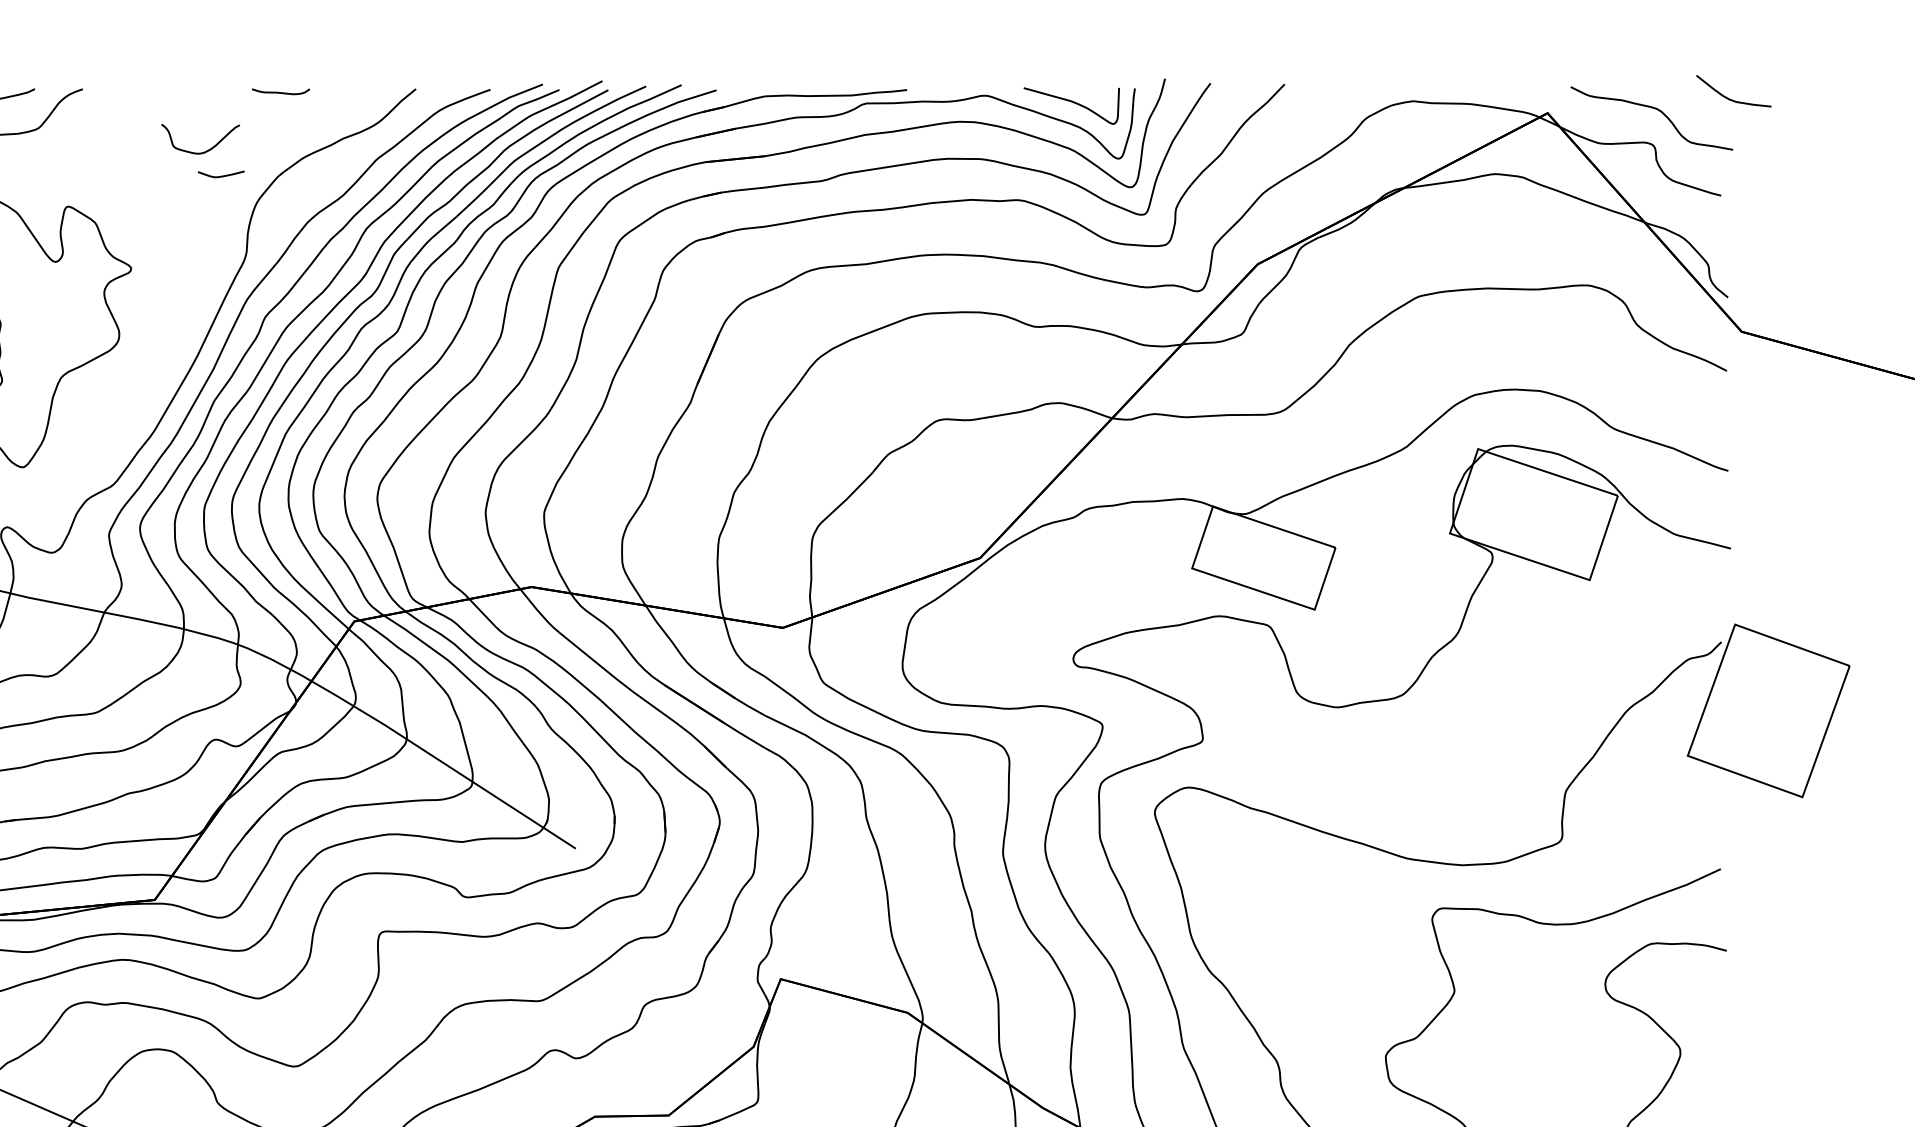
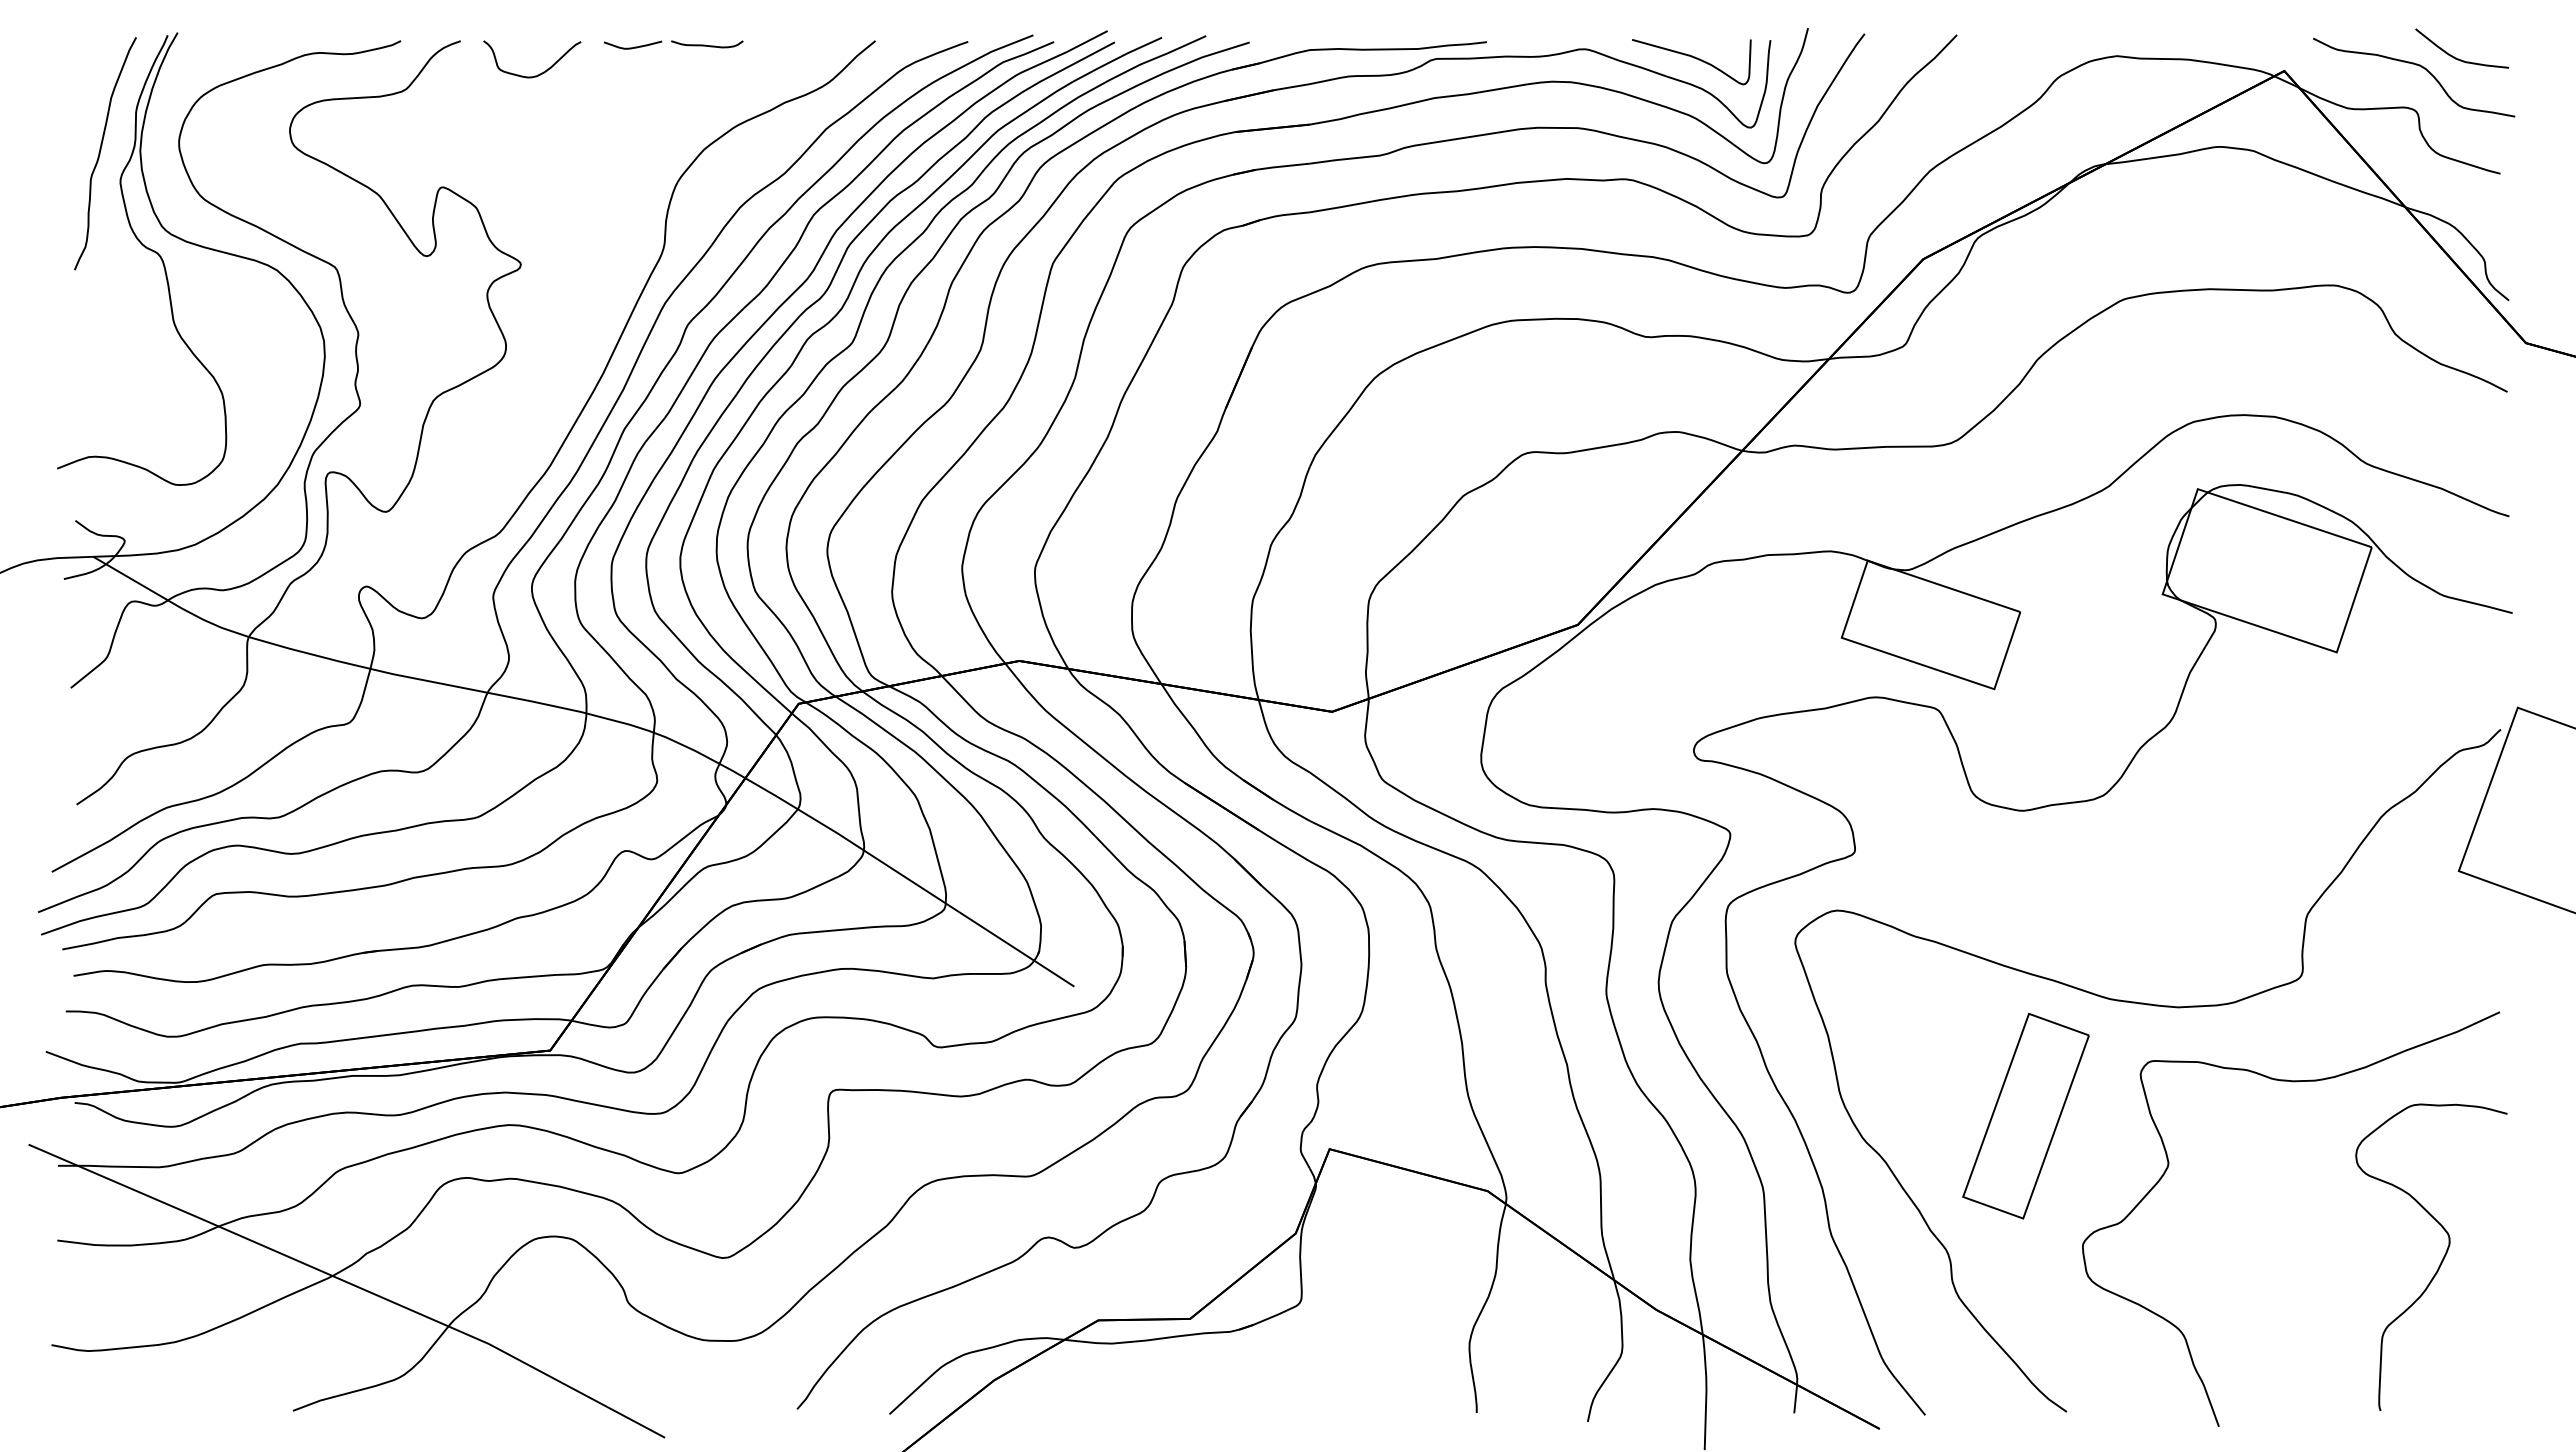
curve: (1729, 98) -> (2456, 57), moved
curve: (206, 150) -> (539, 73), moved
curve: (222, 175) -> (634, 46), moved
part: (1339, 952) -> (2025, 1115), added

